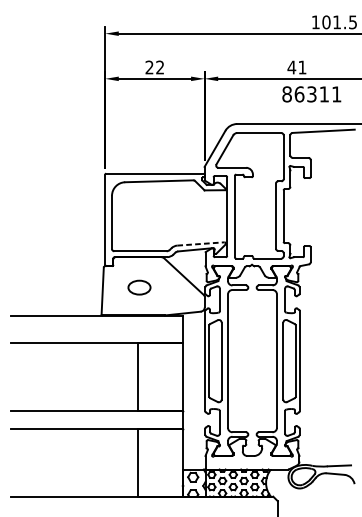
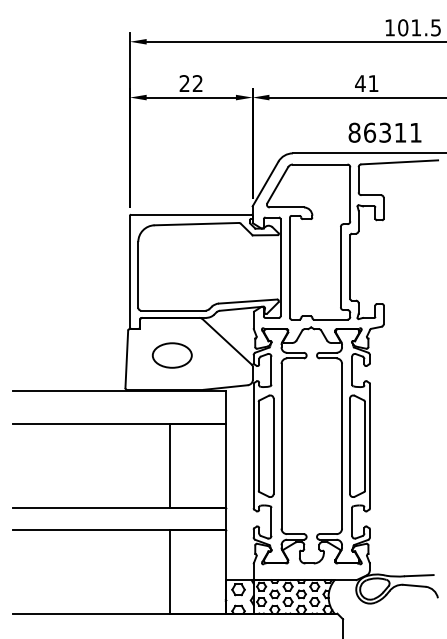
text: (311, 94) -> (384, 132), moved
line: (201, 243) -> (248, 301), dashed -> solid
part: (138, 287) -> (171, 355), size x1.43

